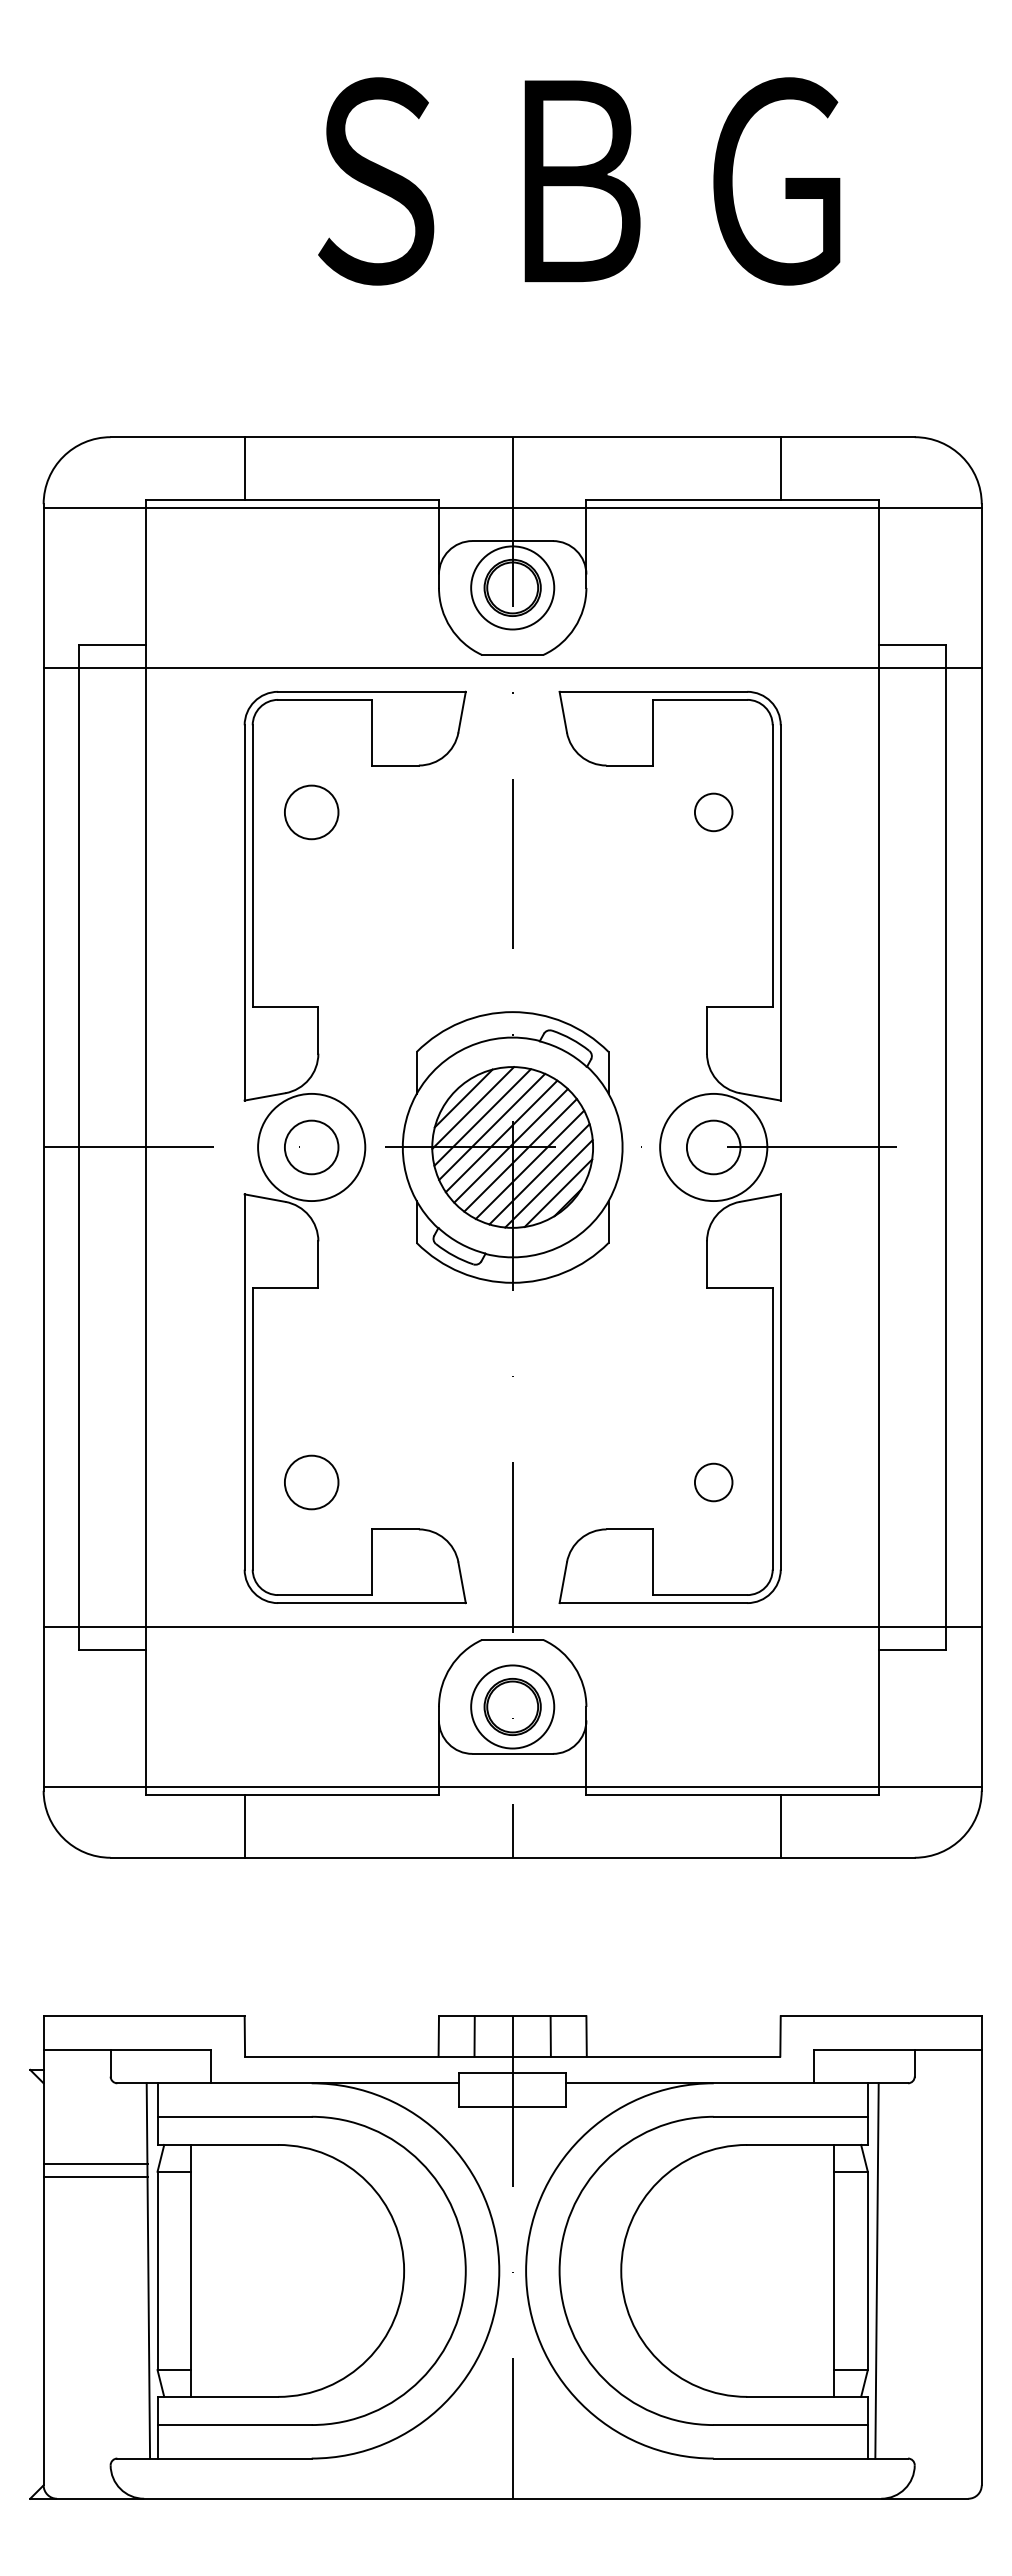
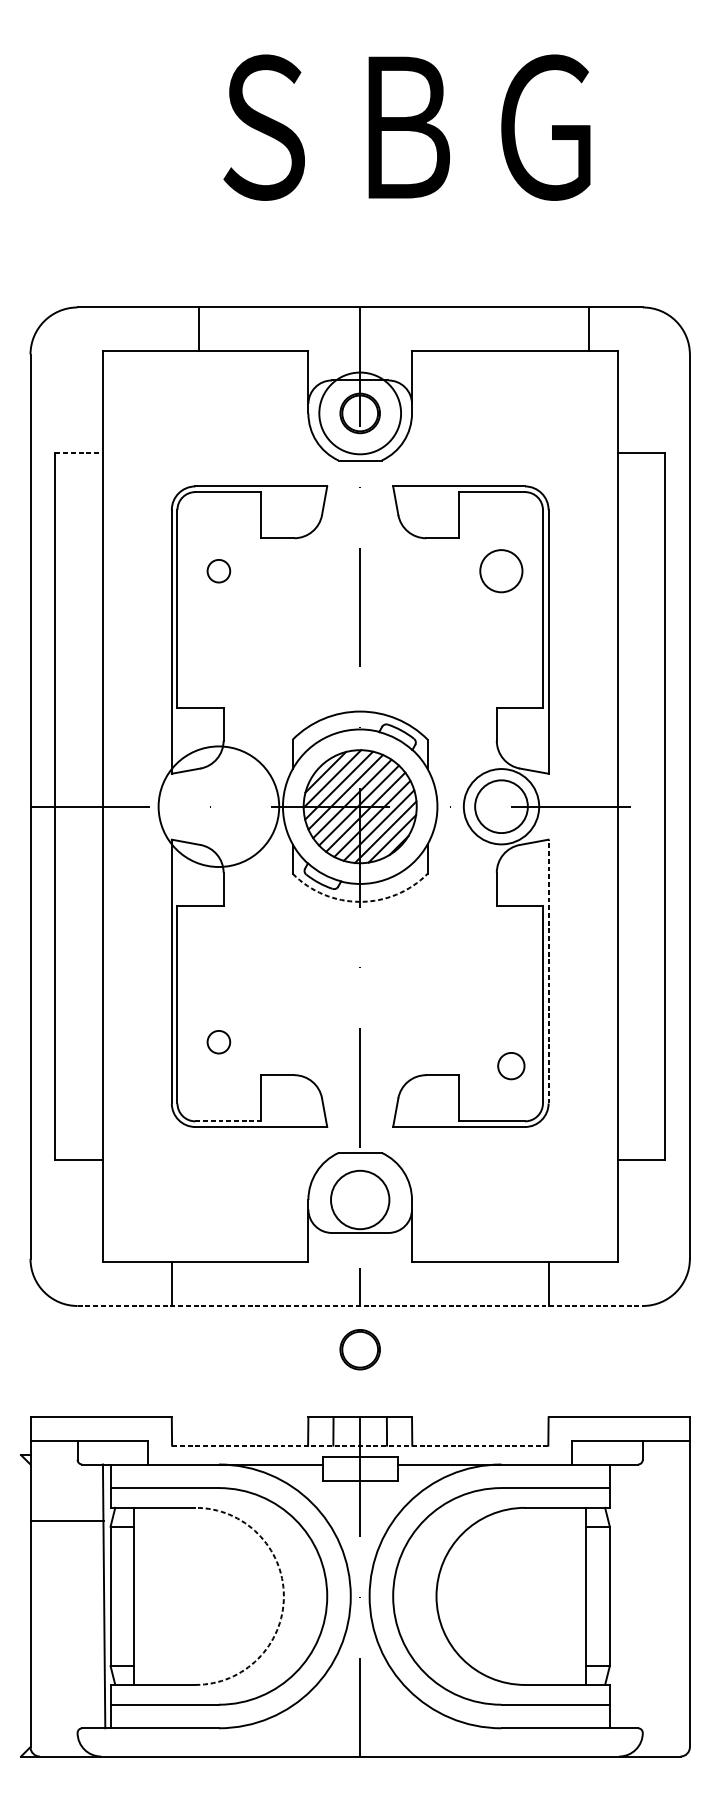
line: (244, 468) -> (199, 329), moved
line: (780, 468) -> (588, 329), moved
line: (512, 507) -> (360, 356), removed
circle: (512, 587) -> (360, 413), size x1.4
line: (112, 644) -> (78, 453), solid -> dashed
line: (512, 668) -> (360, 470), removed
circle: (311, 812) -> (218, 571), size x0.6
circle: (713, 812) -> (501, 571), size x1.6
circle: (311, 1147) -> (218, 806), removed
circle: (311, 1147) -> (218, 806), size x1.6
circle: (713, 1147) -> (501, 806), size x1.4
arc: (512, 1282) -> (360, 901), solid -> dashed
line: (780, 1382) -> (548, 971), solid -> dashed
circle: (311, 1482) -> (218, 1042), size x0.6
circle: (713, 1482) -> (511, 1066), moved
line: (325, 1595) -> (228, 1121), solid -> dashed
line: (512, 1626) -> (360, 1143), removed
part: (512, 1706) -> (360, 1349), moved
line: (512, 1787) -> (360, 1256), removed
line: (513, 1857) -> (360, 1305), solid -> dashed
line: (512, 2056) -> (360, 1445), solid -> dashed
line: (95, 2177) -> (66, 1530), removed
arc: (404, 2270) -> (284, 1596), solid -> dashed
line: (876, 2270) -> (615, 1596), removed

